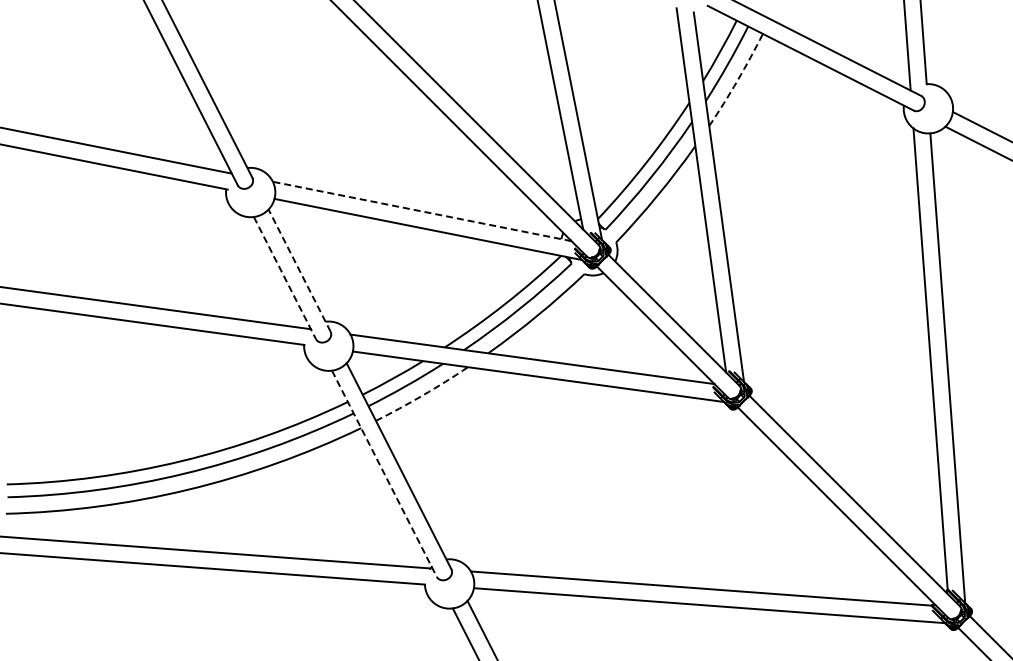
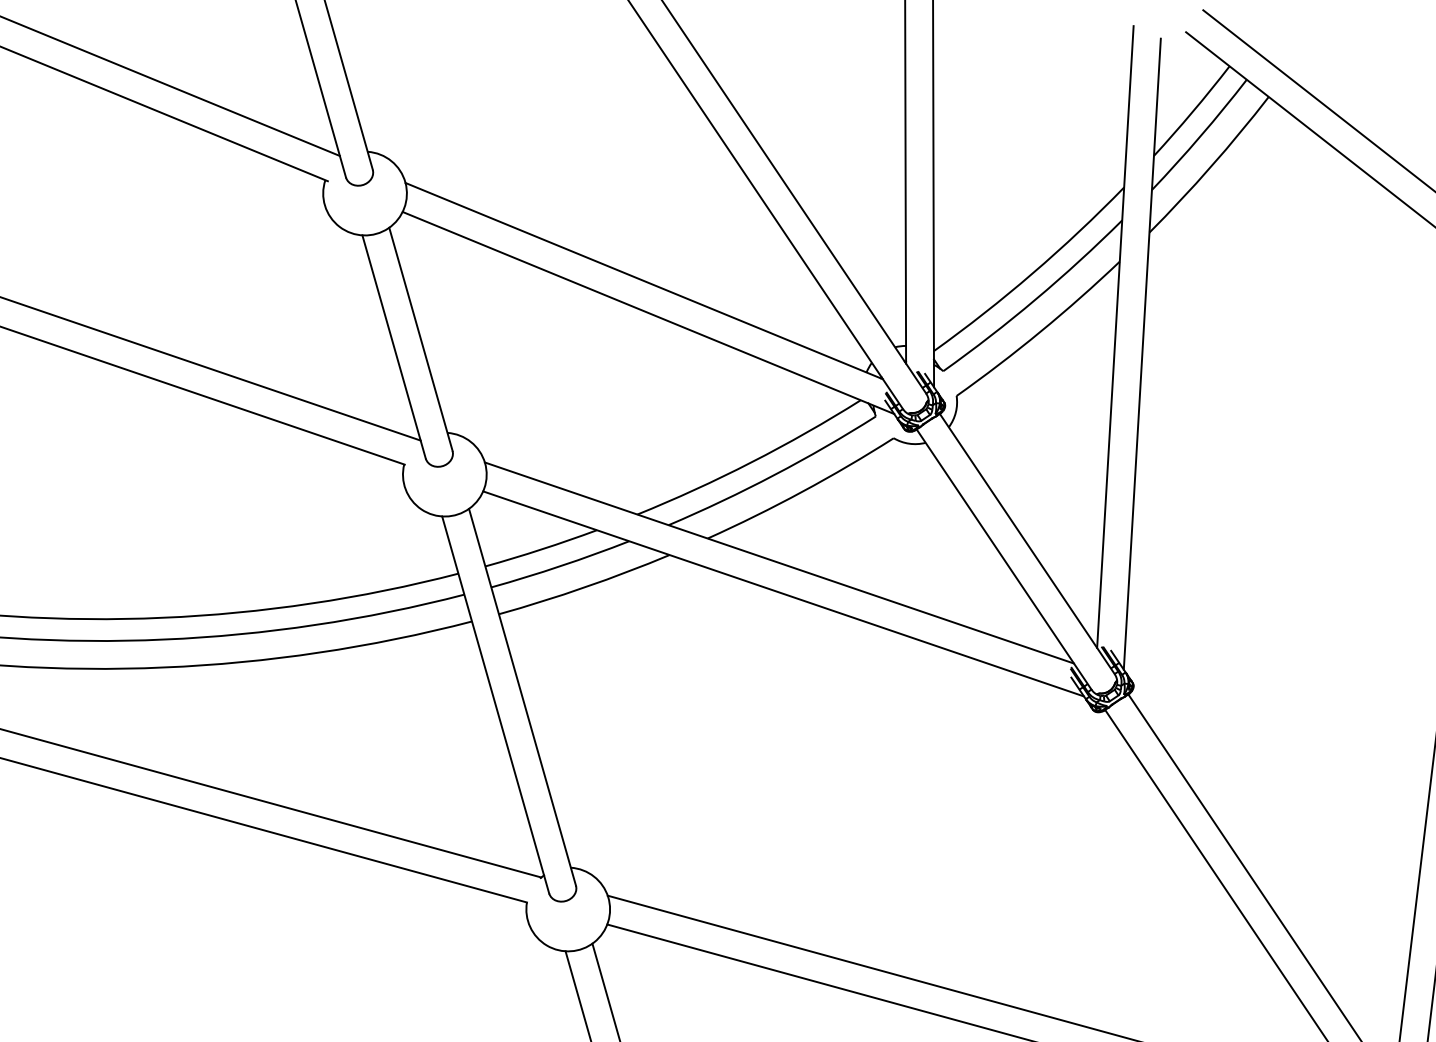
arc: (737, 80) -> (1211, 166), dashed -> solid
line: (421, 211) -> (642, 280), dashed -> solid
line: (299, 270) -> (420, 339), dashed -> solid
line: (285, 278) -> (394, 347), dashed -> solid
arc: (422, 395) -> (584, 587), dashed -> solid
line: (384, 473) -> (495, 704), dashed -> solid

